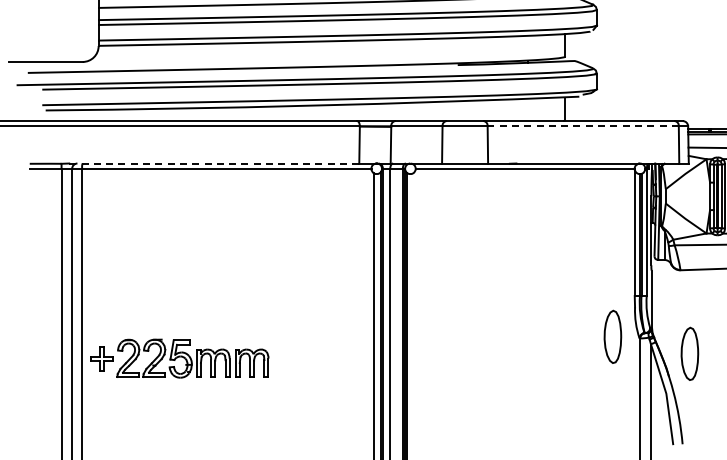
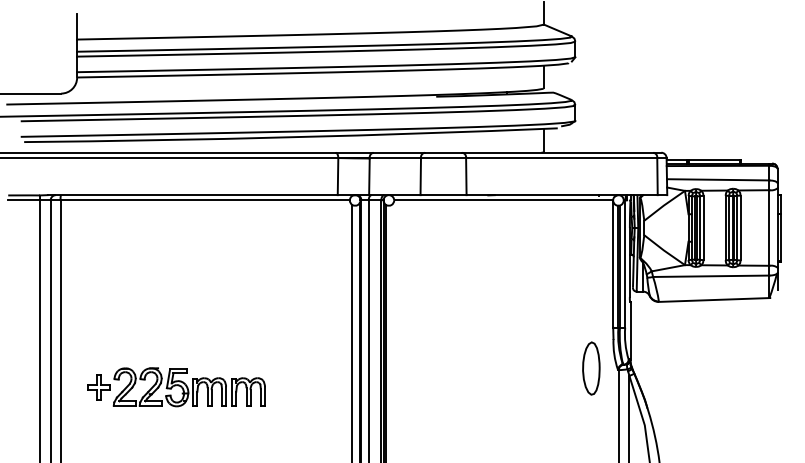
line: (583, 125) -> (561, 157), dashed -> solid
line: (215, 163) -> (193, 195), dashed -> solid
part: (690, 353) -> (668, 385), removed
part: (180, 358) -> (176, 387), moved

